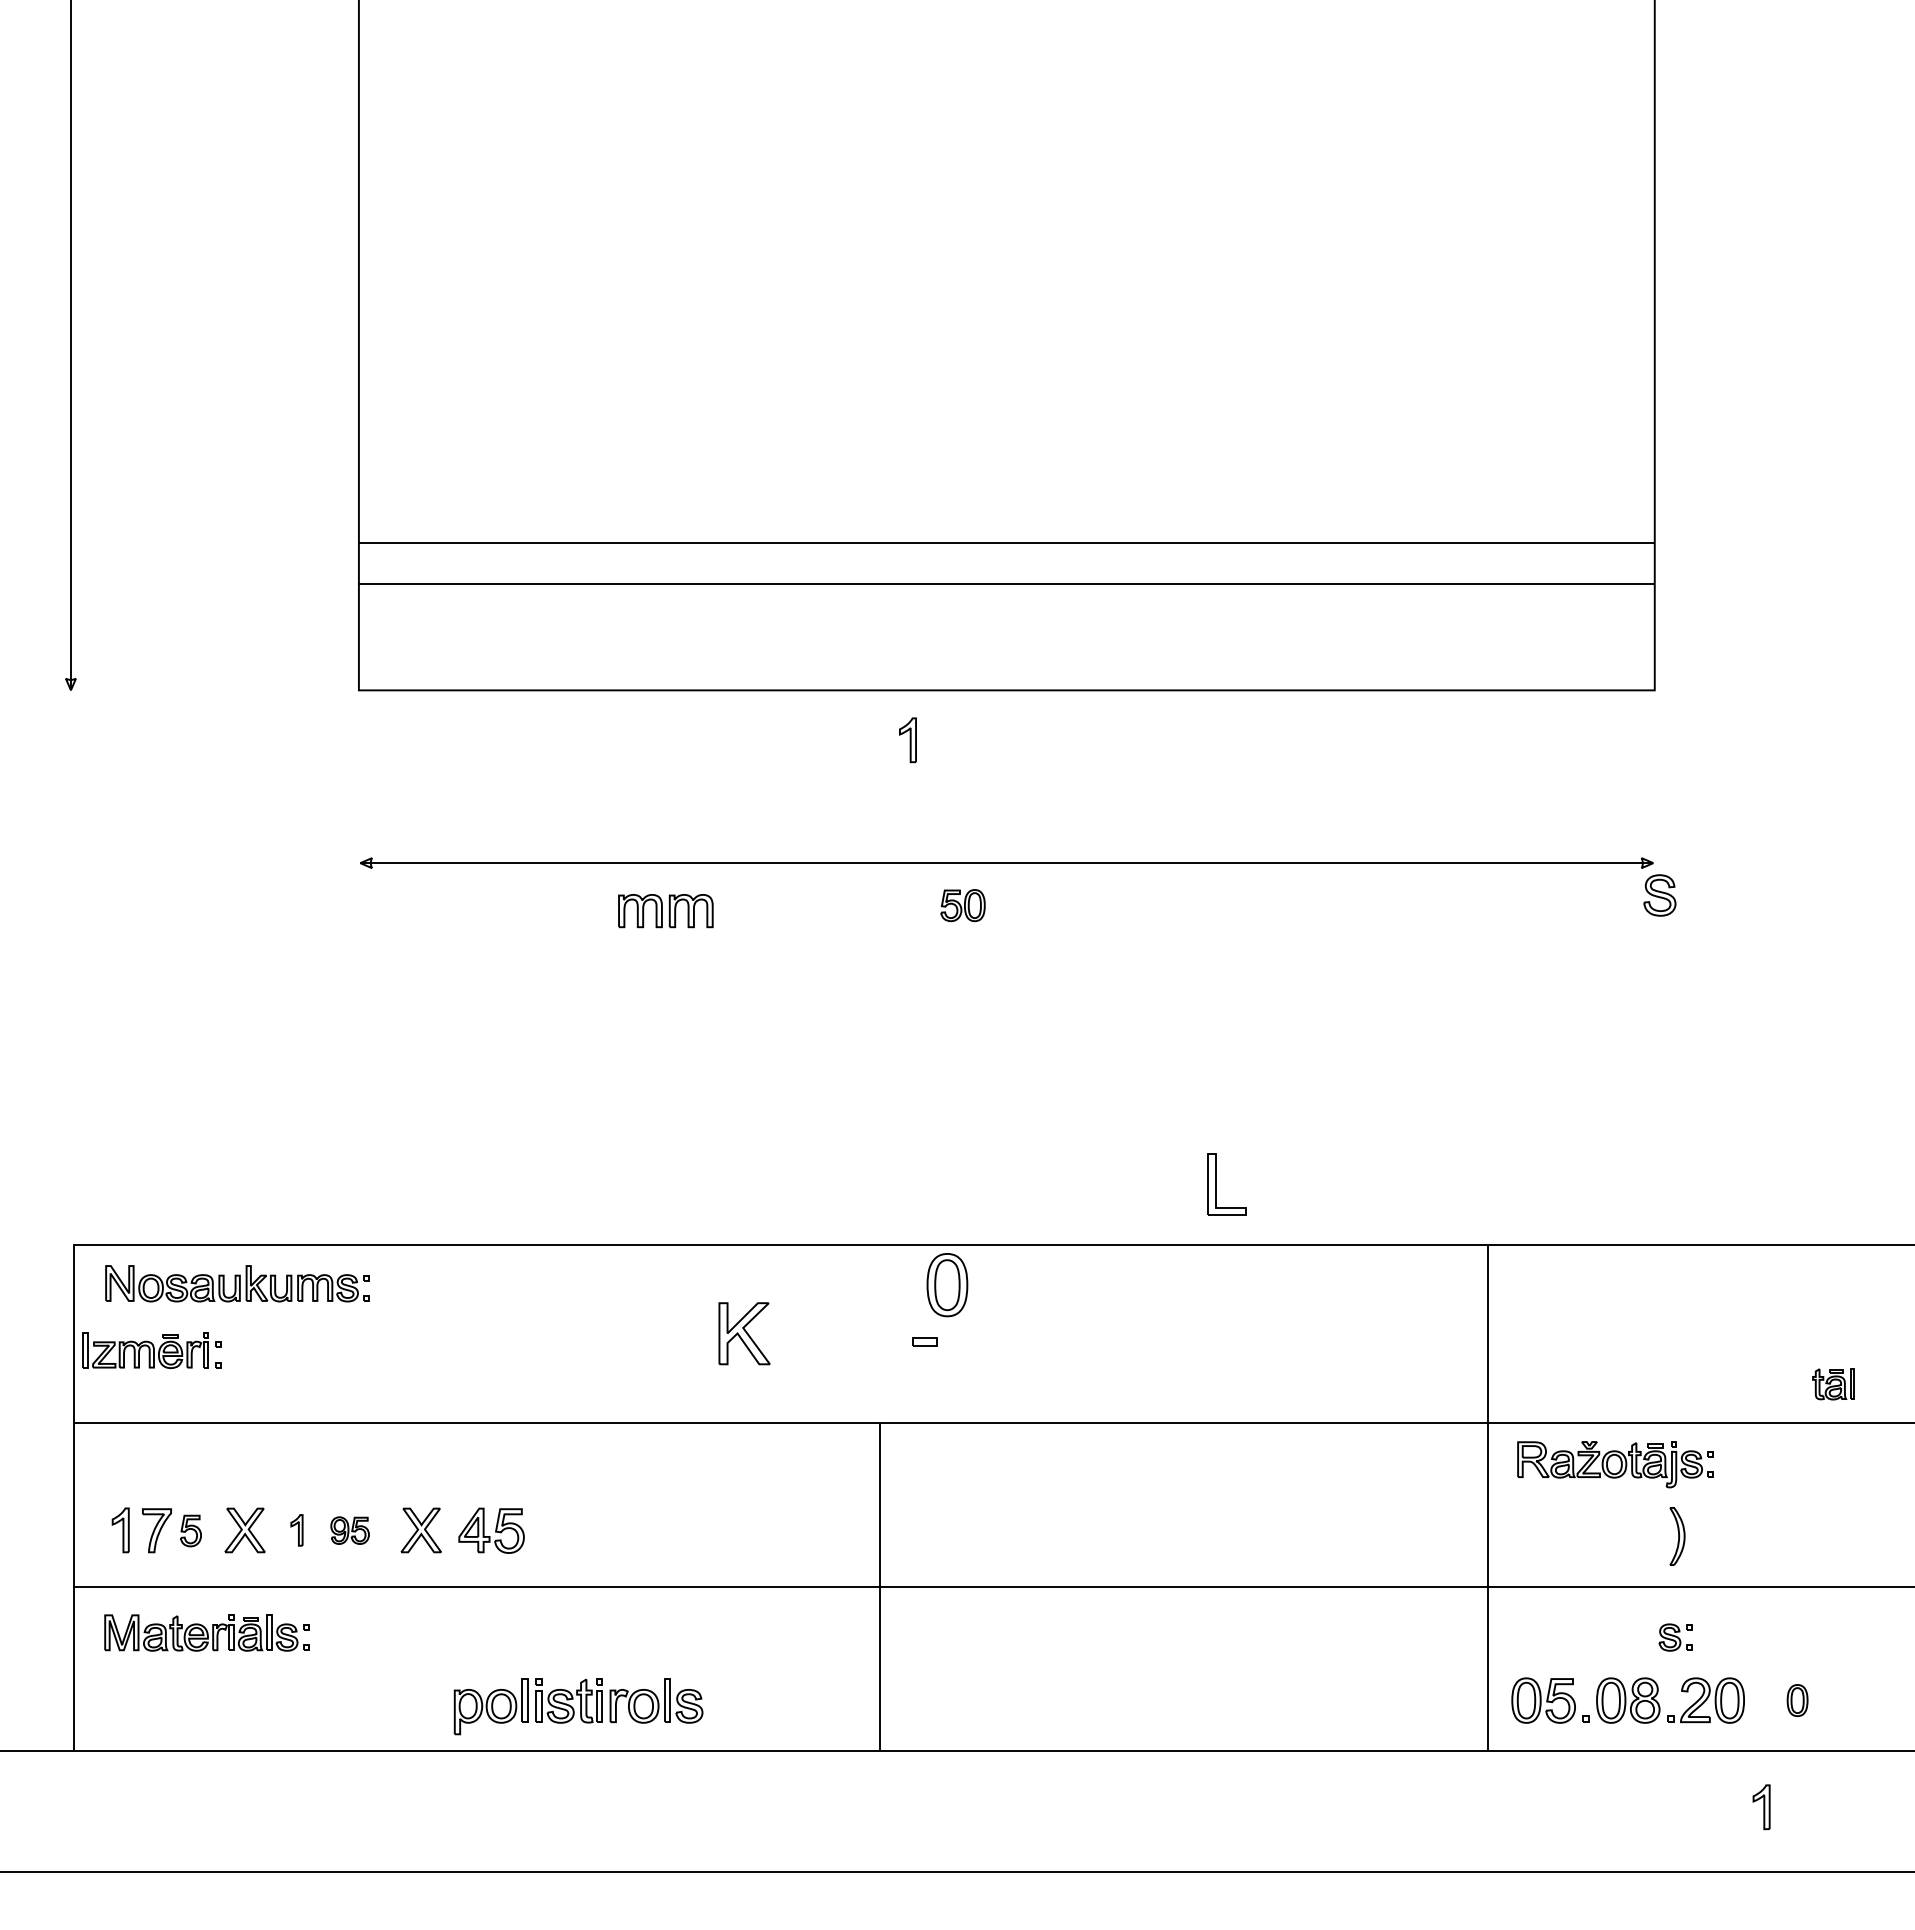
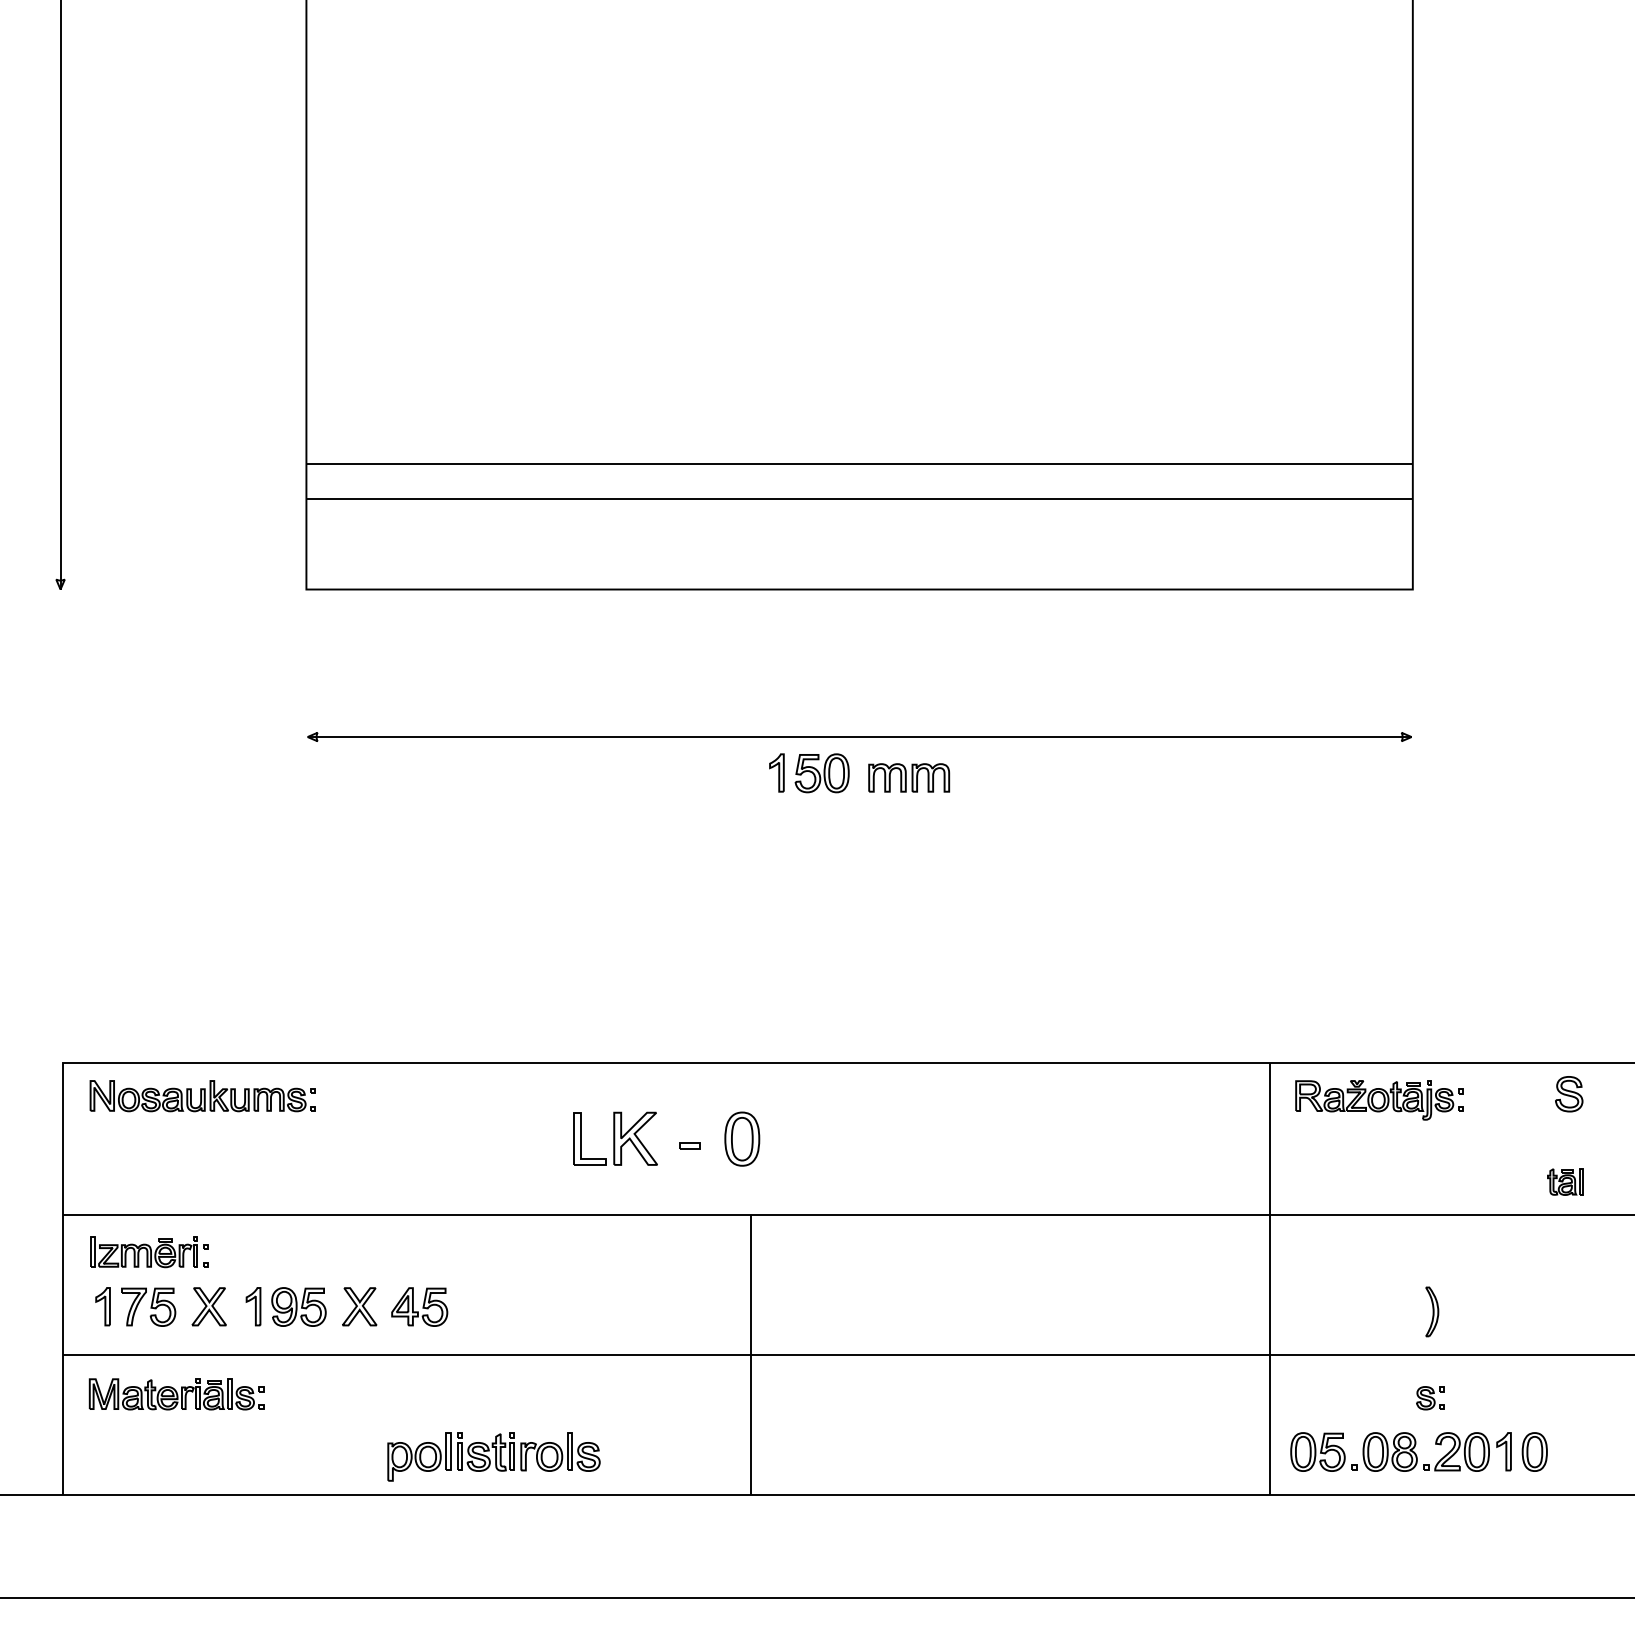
part: (907, 740) -> (776, 773), moved
part: (1659, 895) -> (1568, 1094), moved
part: (962, 905) -> (821, 773), size x1.43
part: (665, 911) -> (908, 778), moved
part: (1216, 1184) -> (580, 1138), moved
part: (947, 1285) -> (742, 1139), moved
part: (924, 1341) -> (689, 1145), moved
part: (151, 1350) -> (148, 1252), moved
part: (1615, 1464) -> (1379, 1100), moved
part: (190, 1530) -> (162, 1306), size x1.43
part: (296, 1530) -> (253, 1306), size x1.43
part: (349, 1530) -> (298, 1306), size x1.67
part: (1797, 1700) -> (1534, 1451), size x1.43
part: (1761, 1807) -> (1503, 1451), moved

